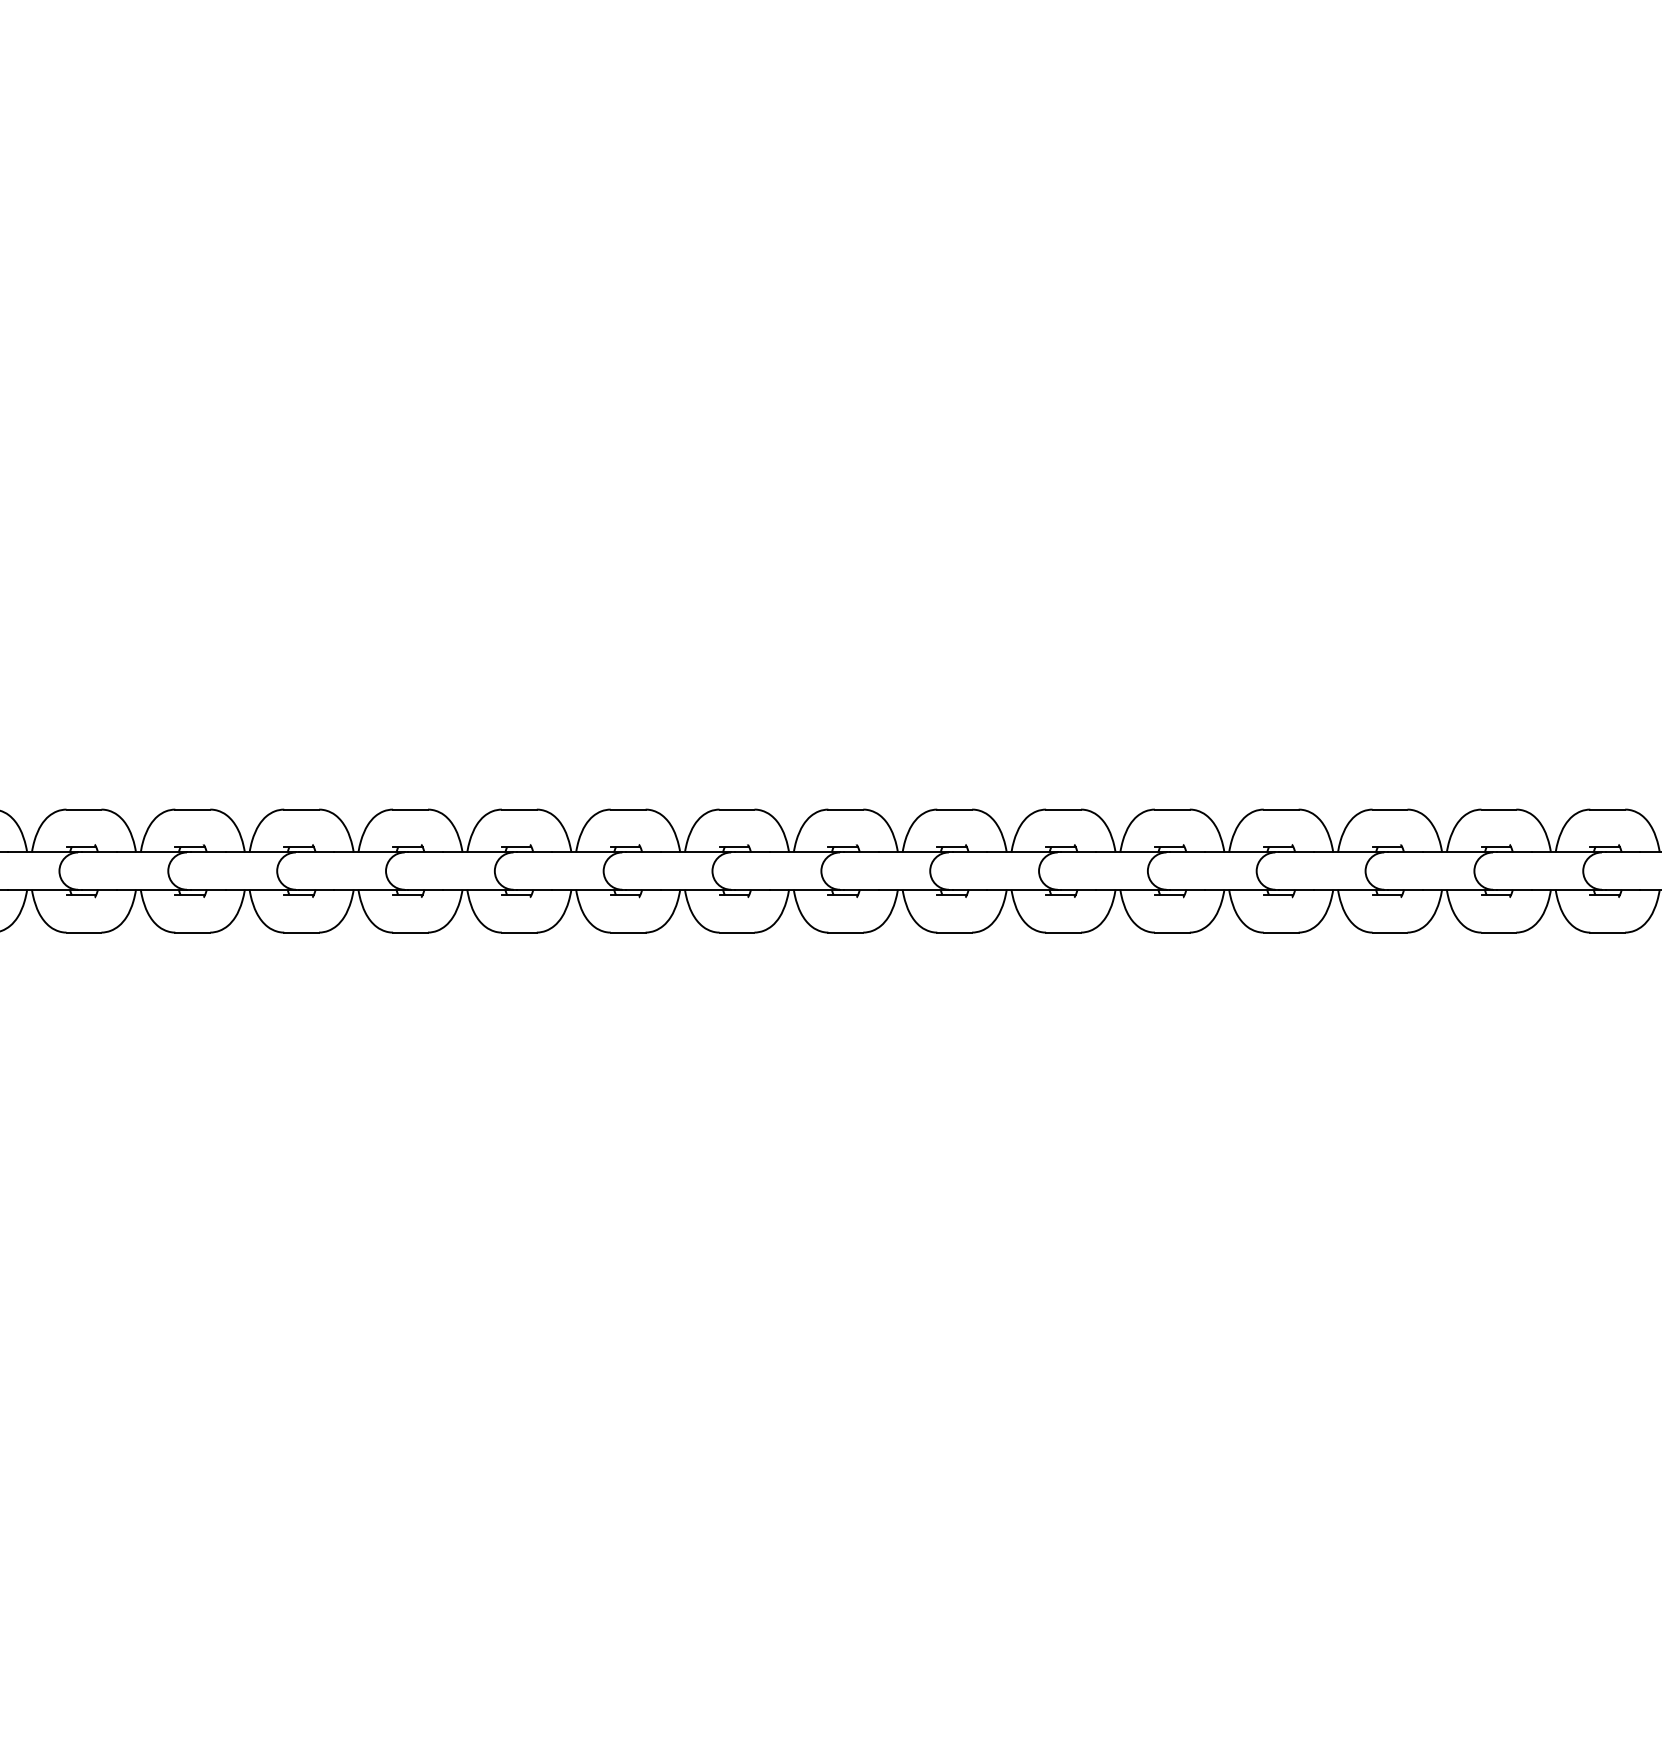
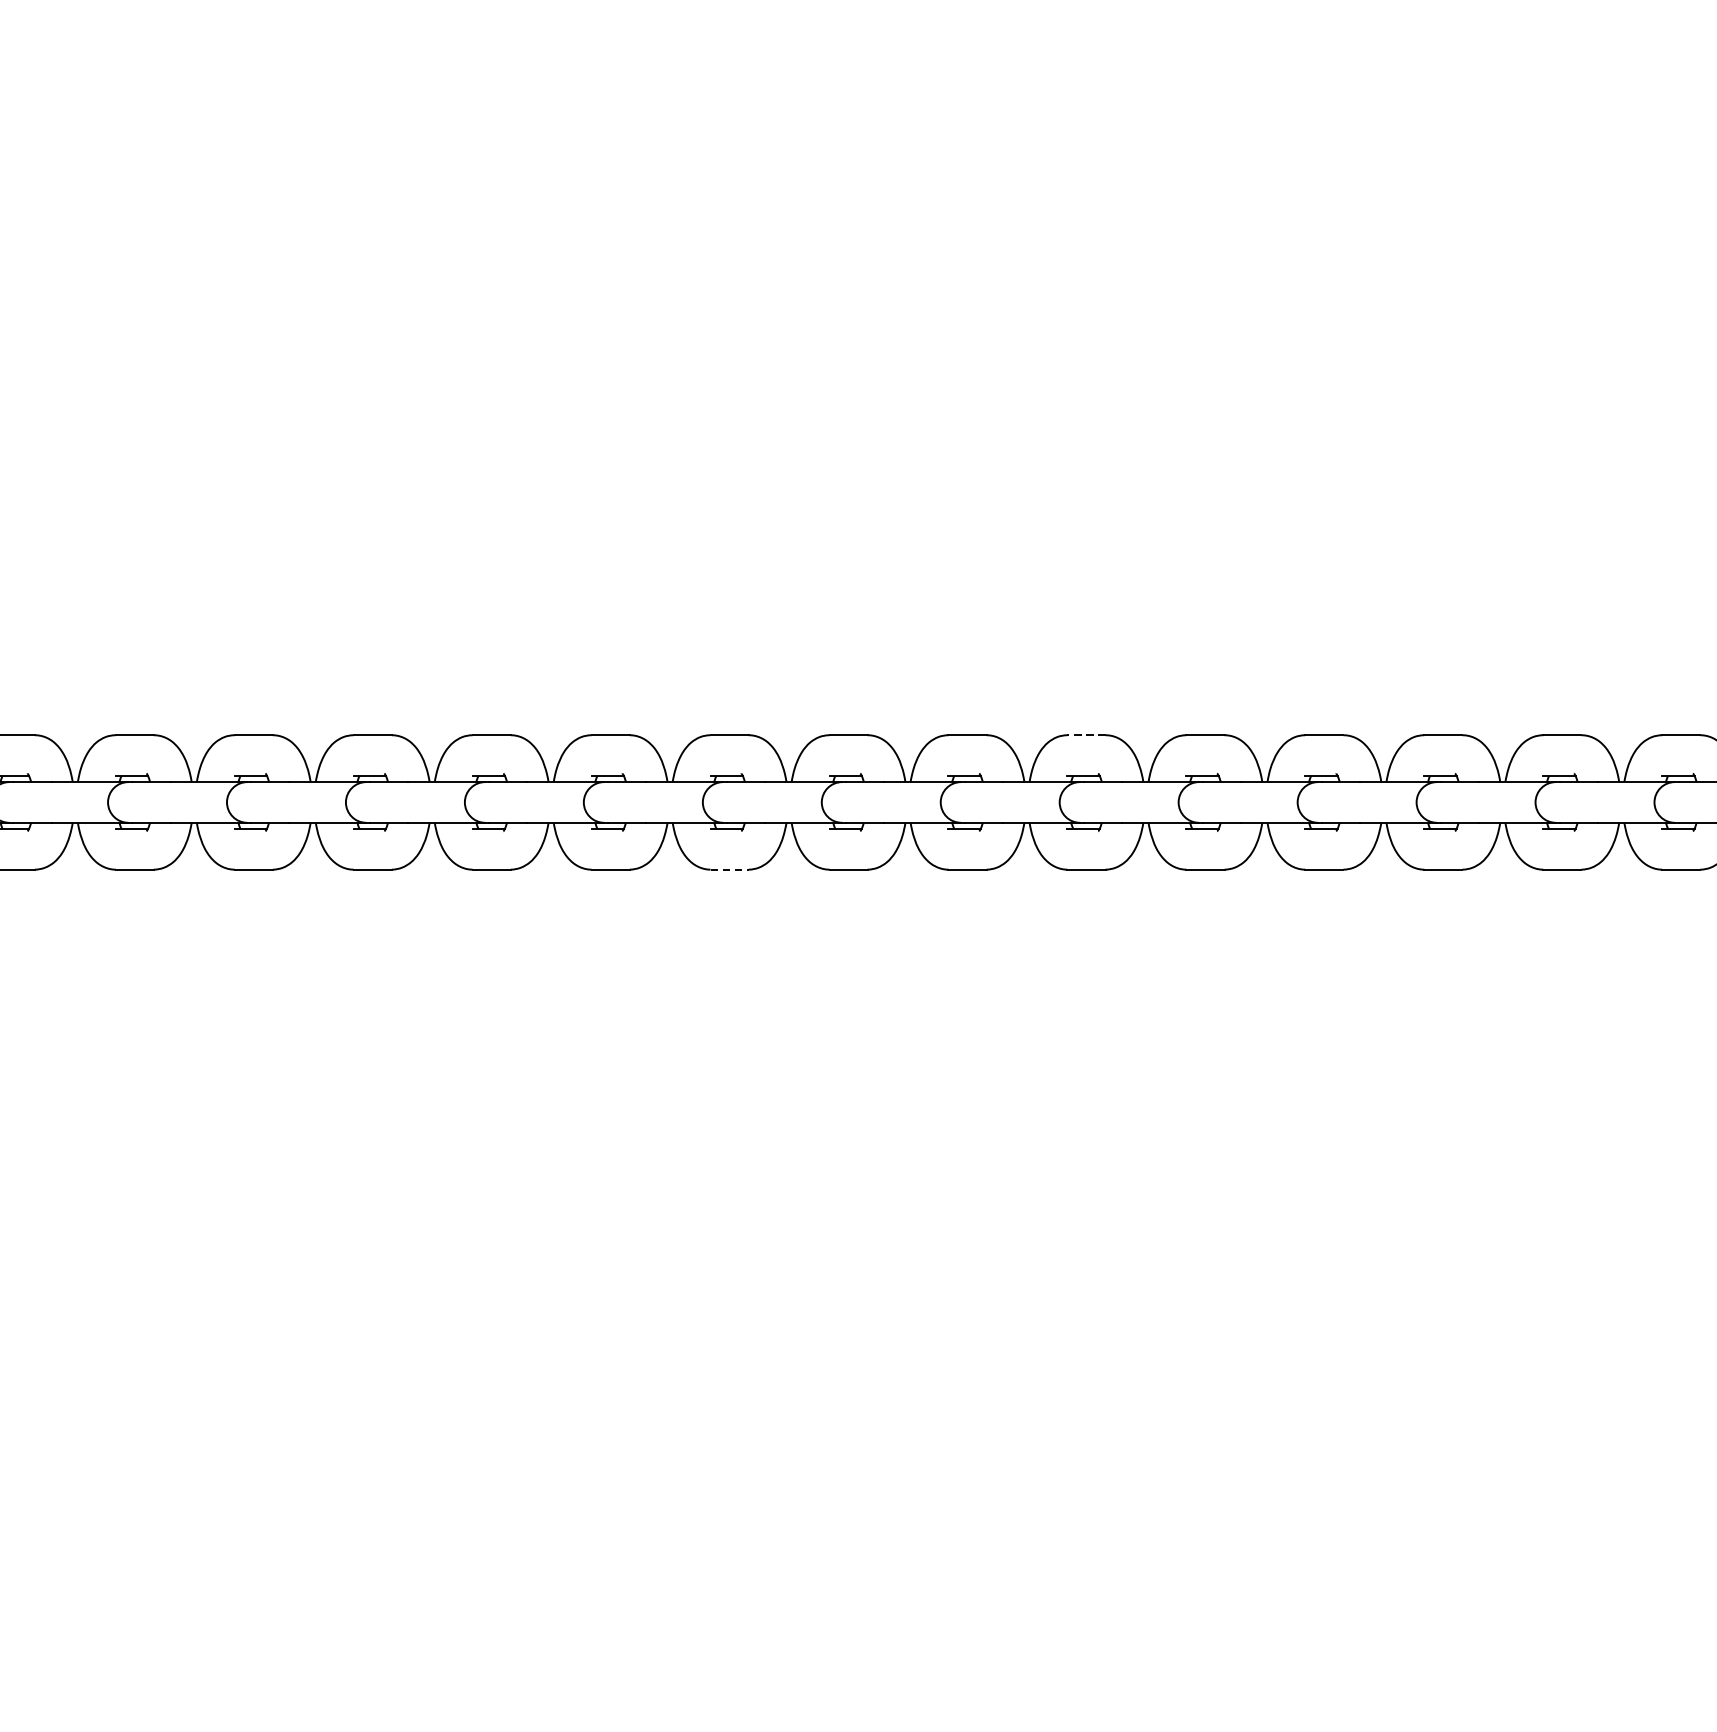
line: (1171, 809) -> (1085, 735), solid -> dashed
line: (846, 932) -> (730, 869), solid -> dashed

